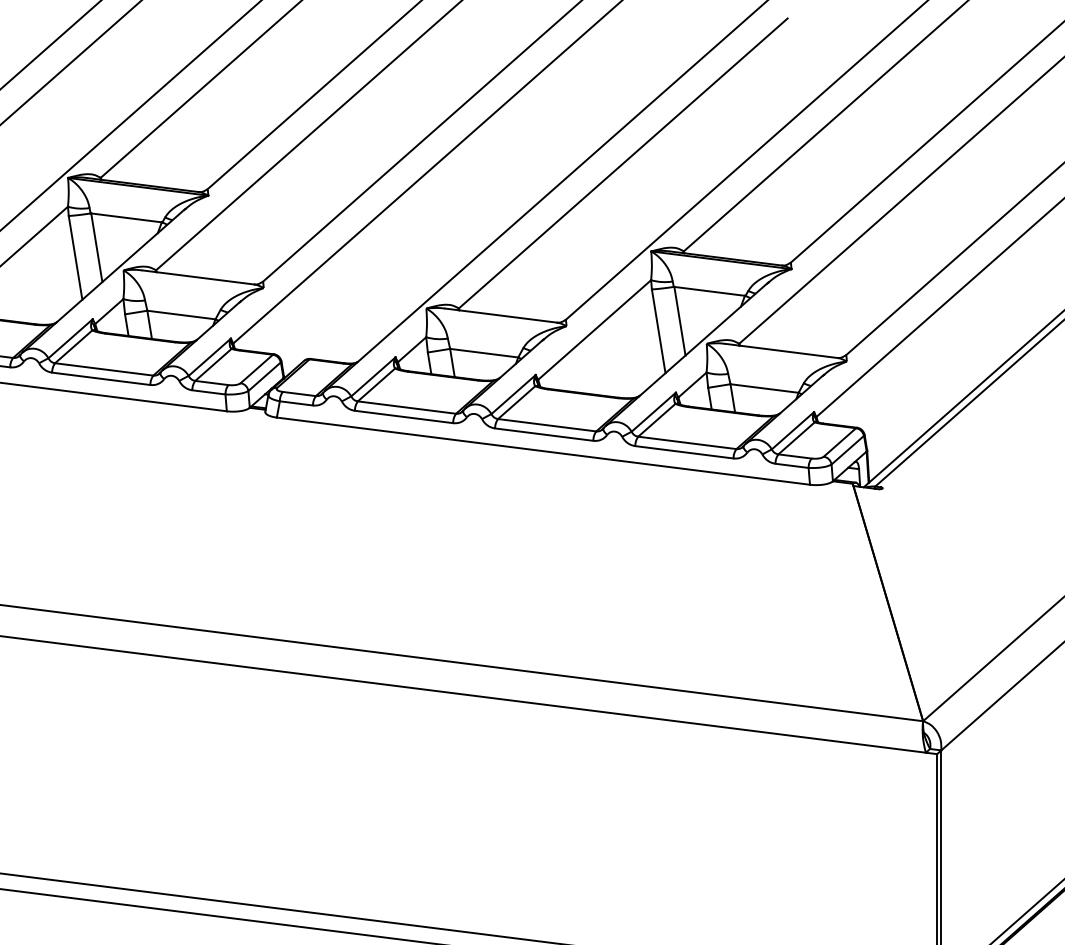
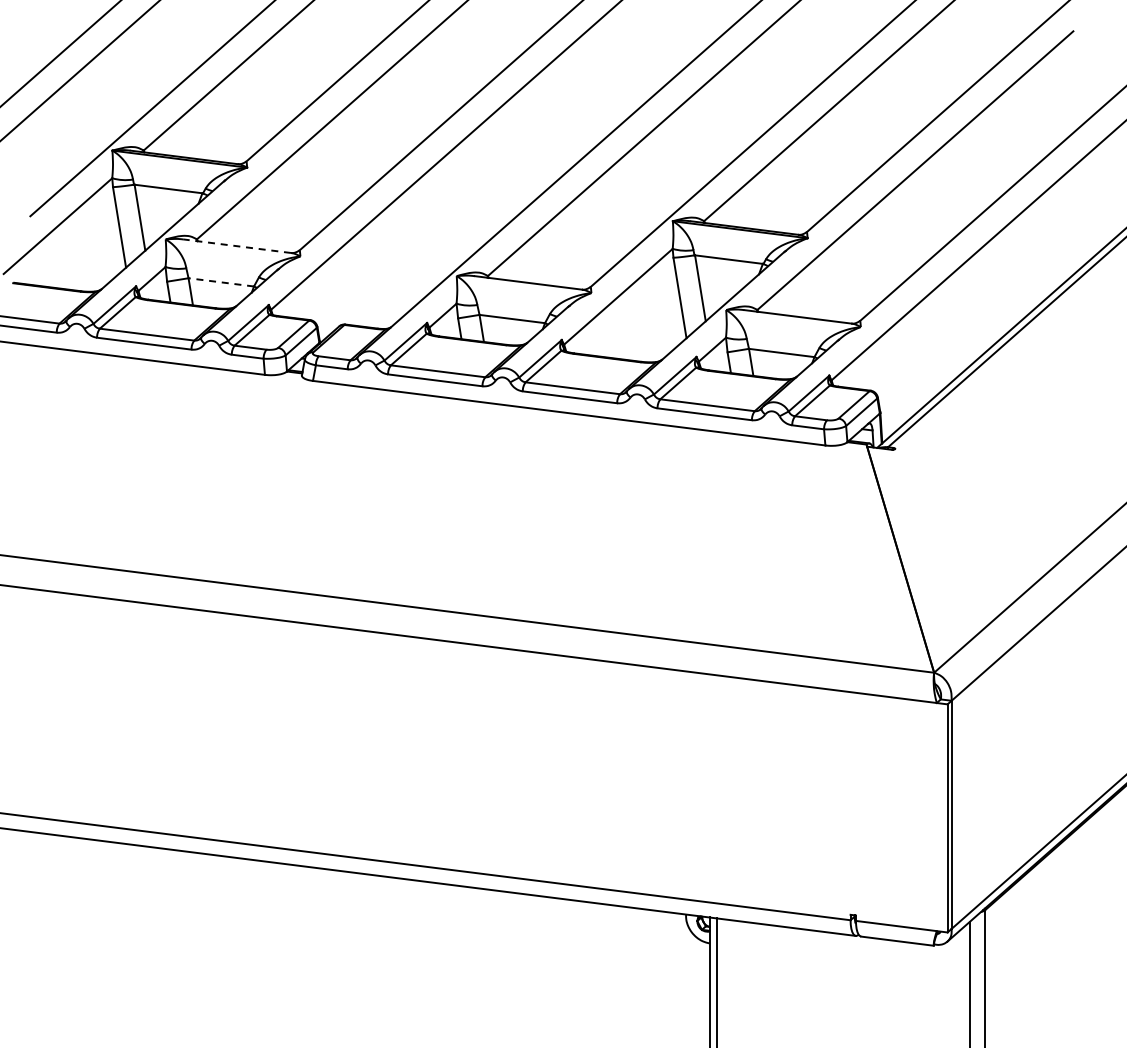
line: (198, 277) -> (237, 246), solid -> dashed
line: (181, 315) -> (221, 282), solid -> dashed

